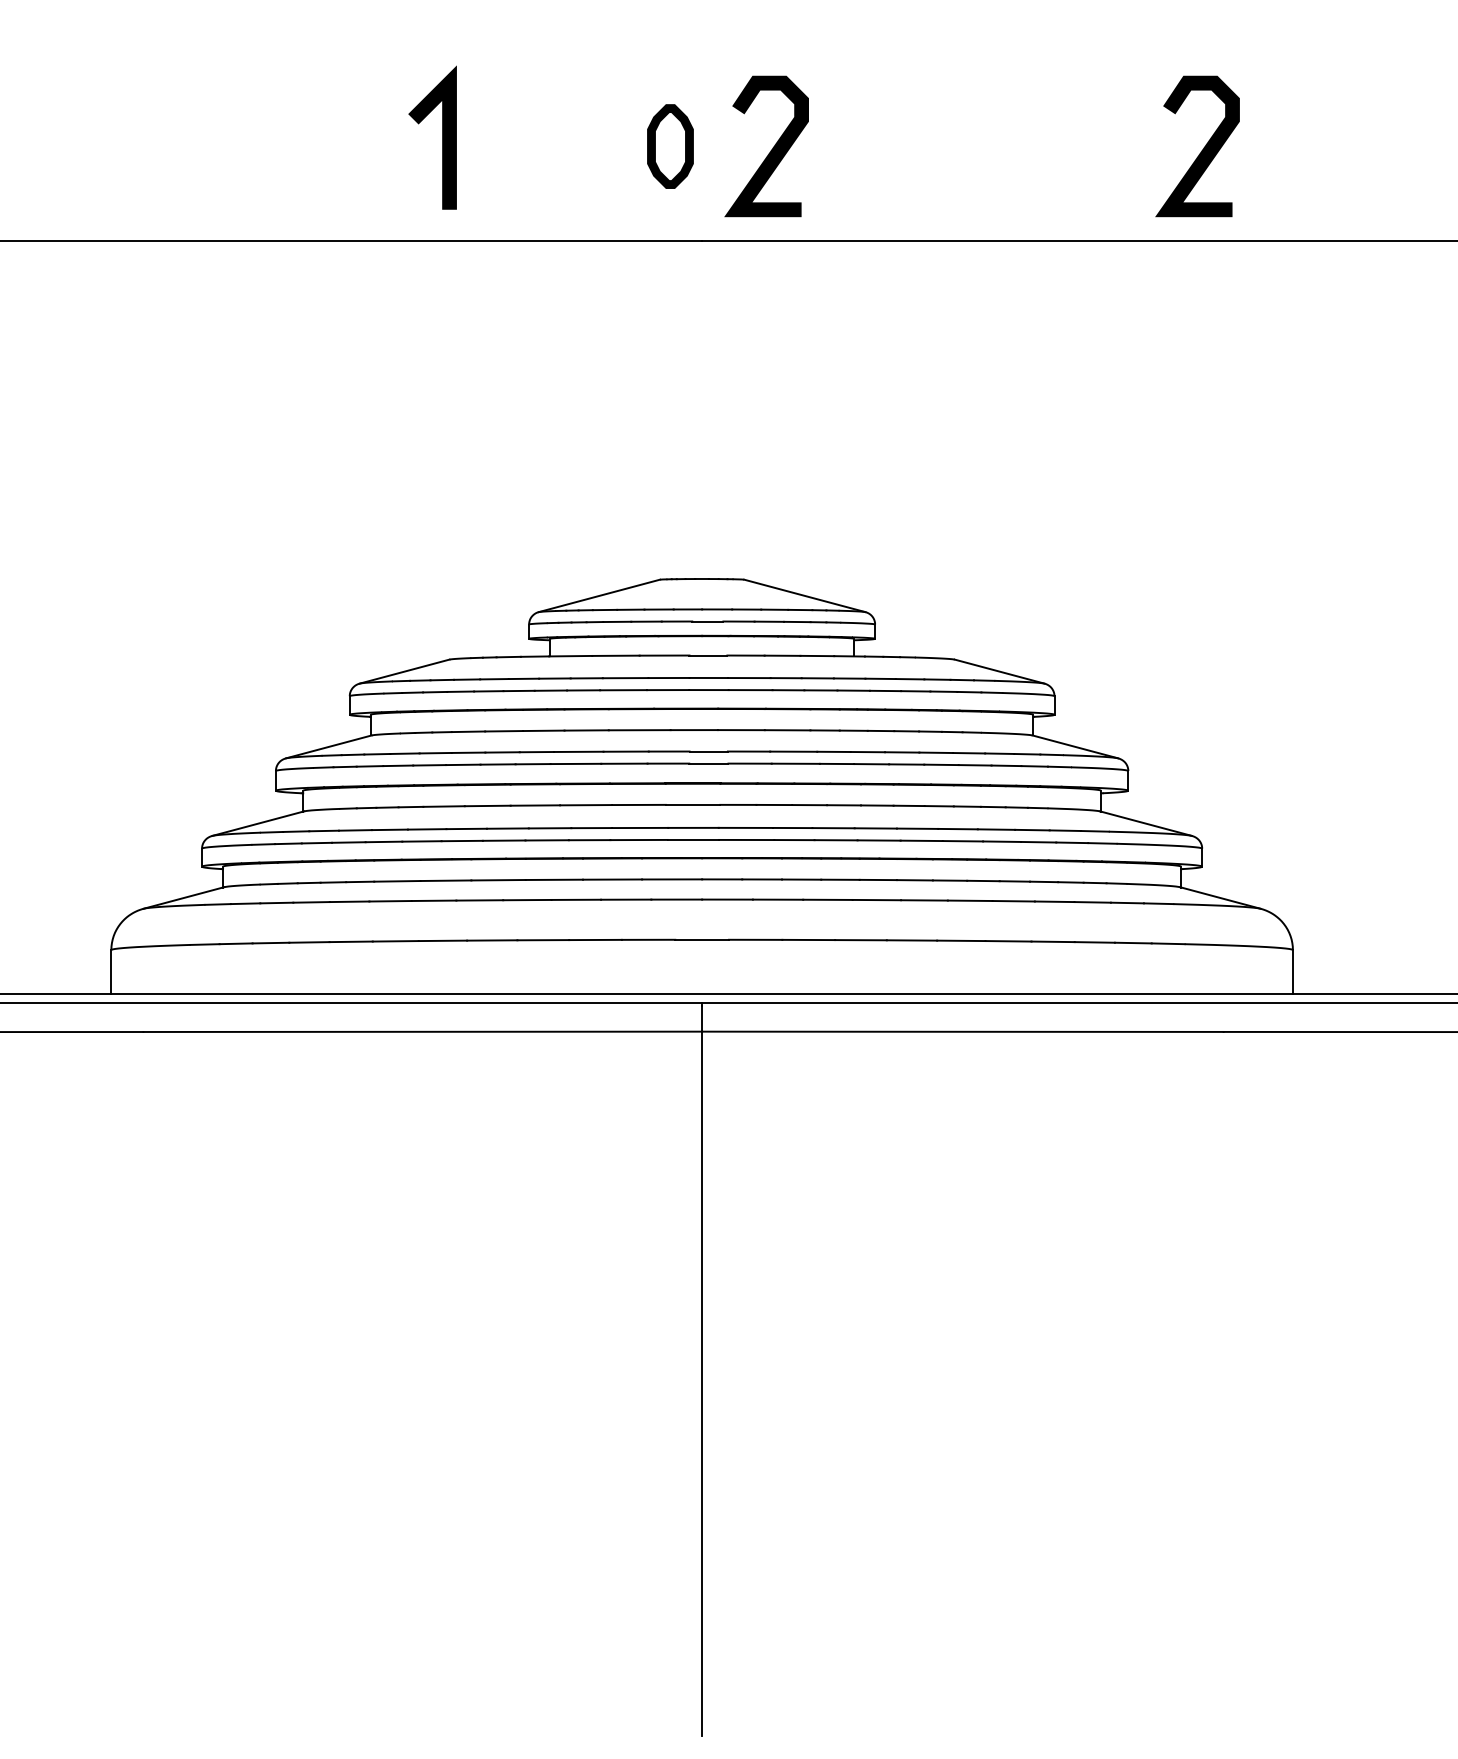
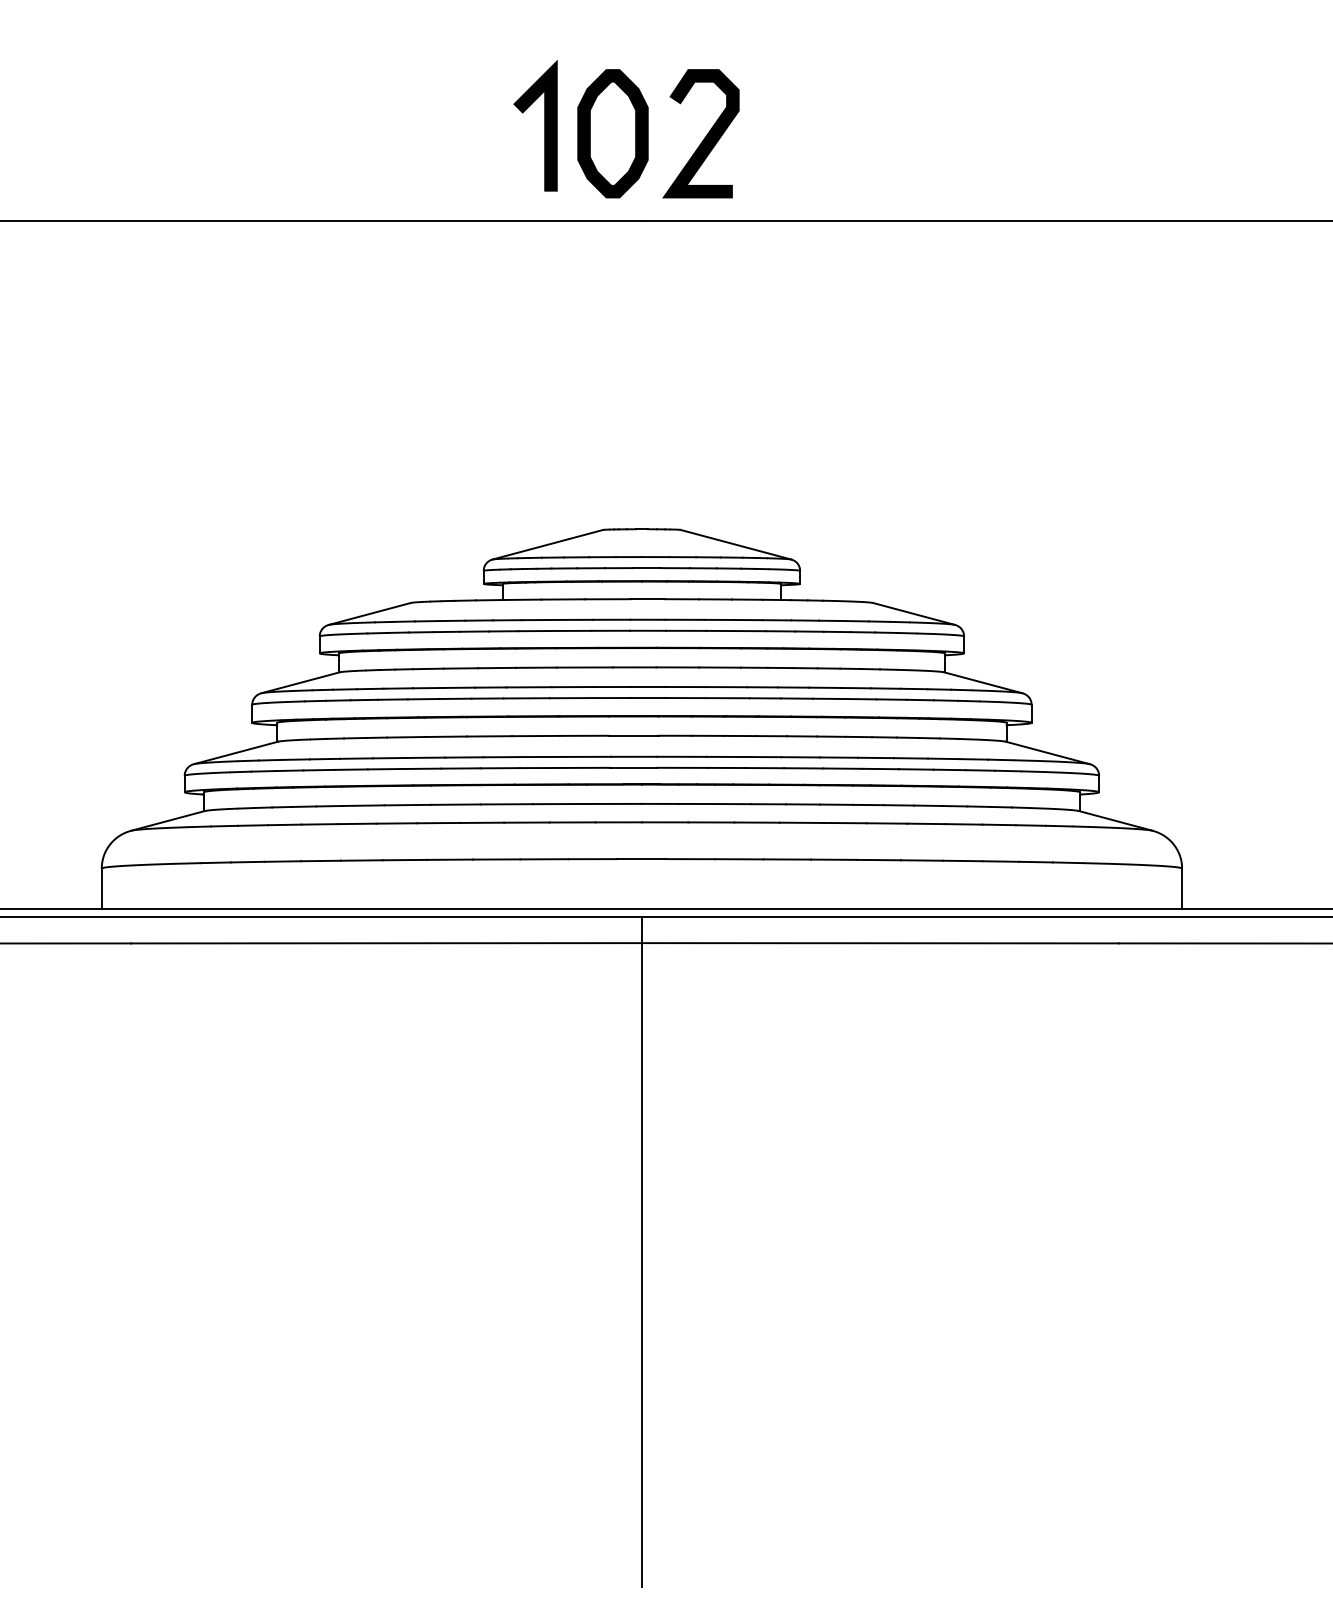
line: (442, 137) -> (544, 125), moved
part: (669, 146) -> (612, 133), size x1.67
curve: (1201, 150) -> (1098, 137), removed

